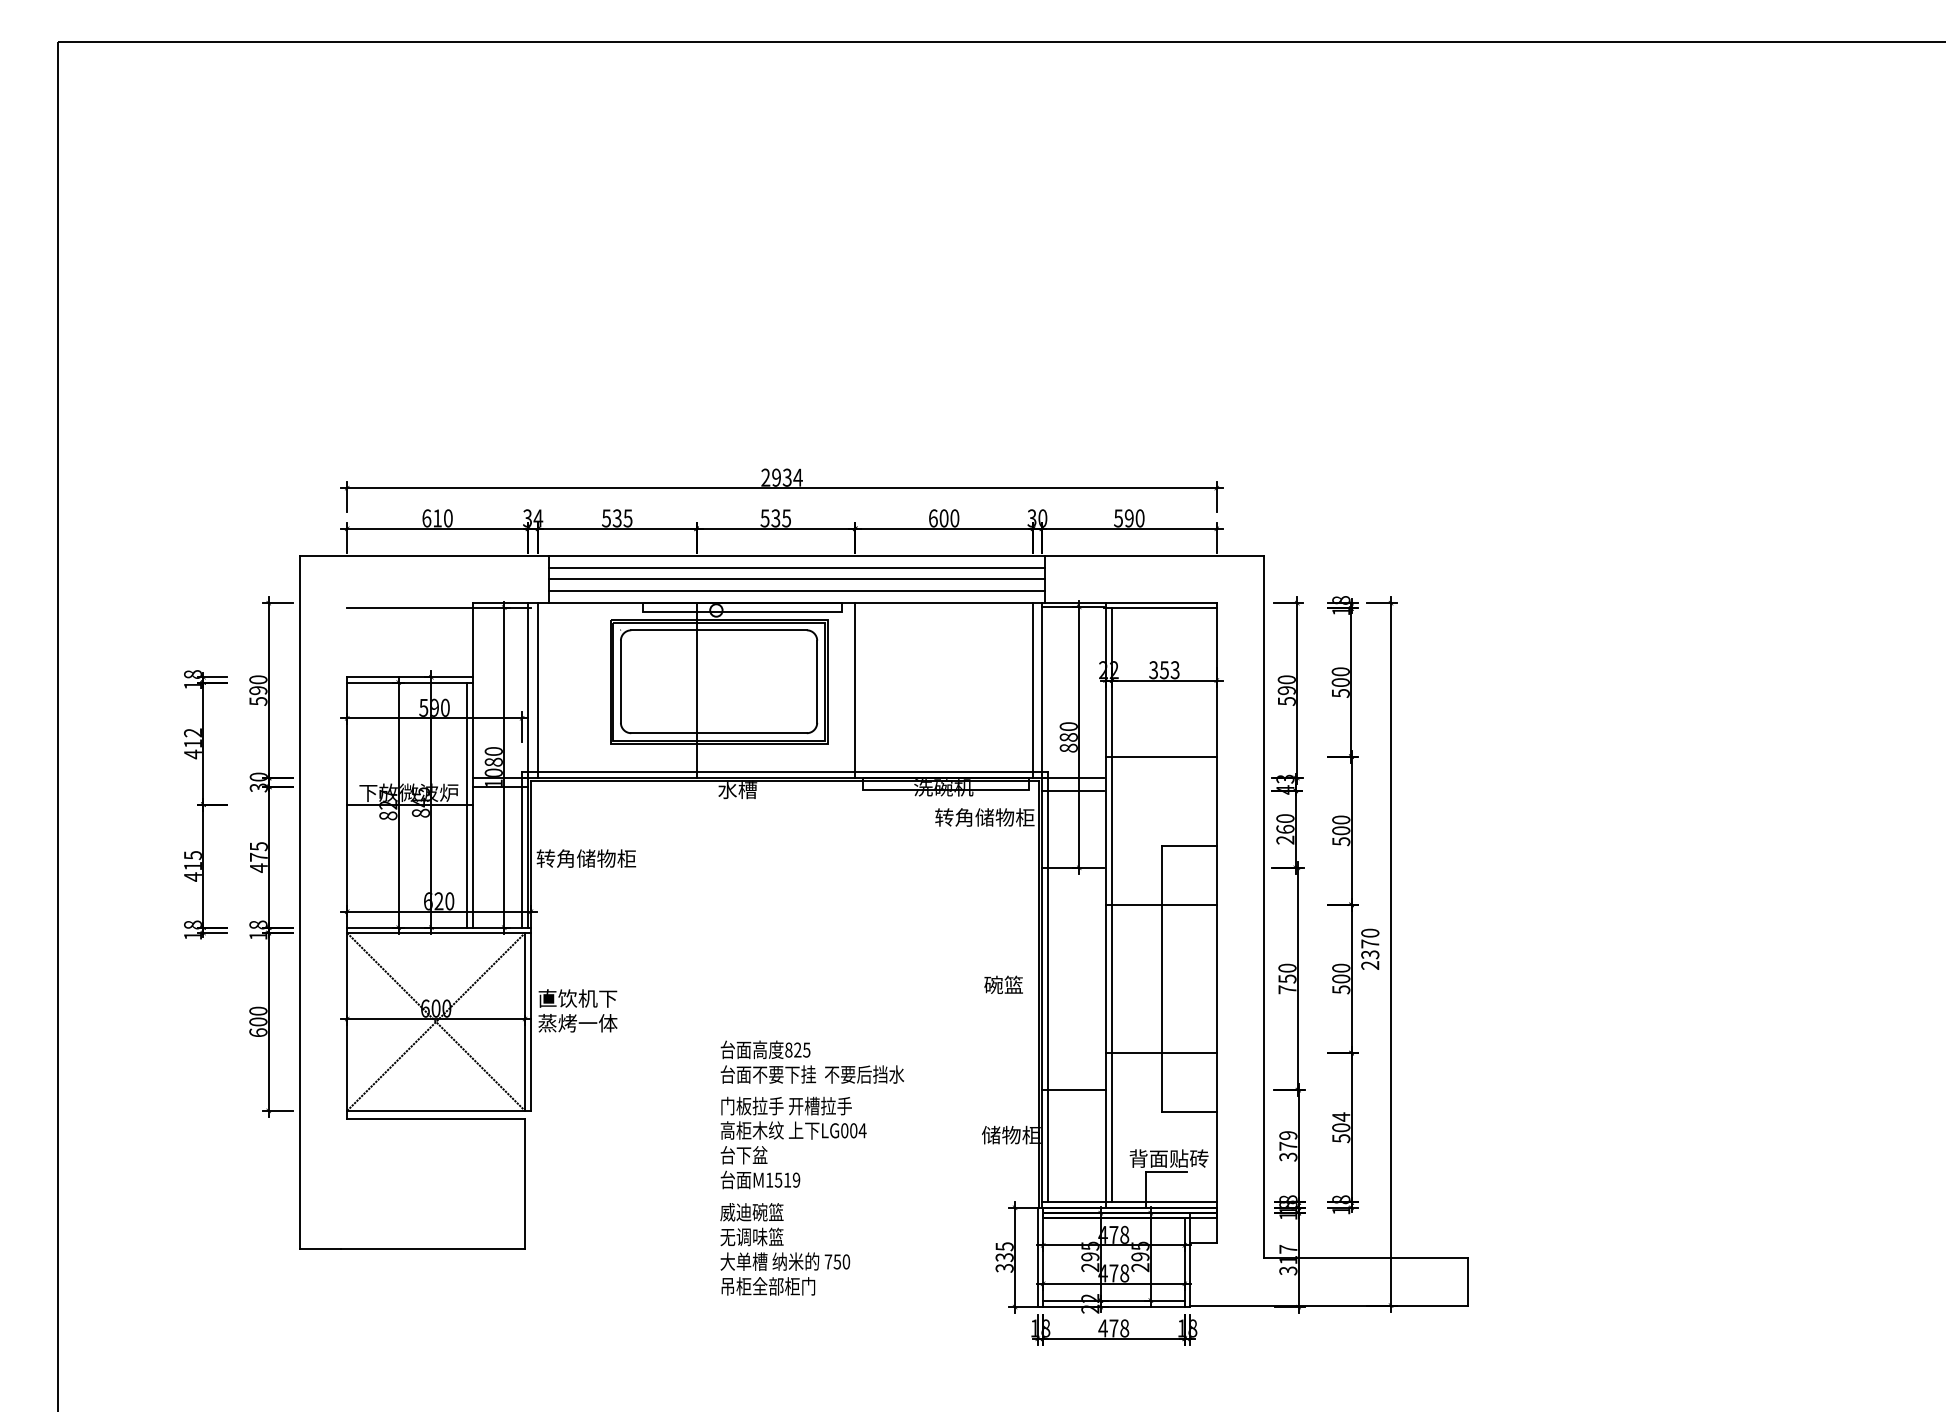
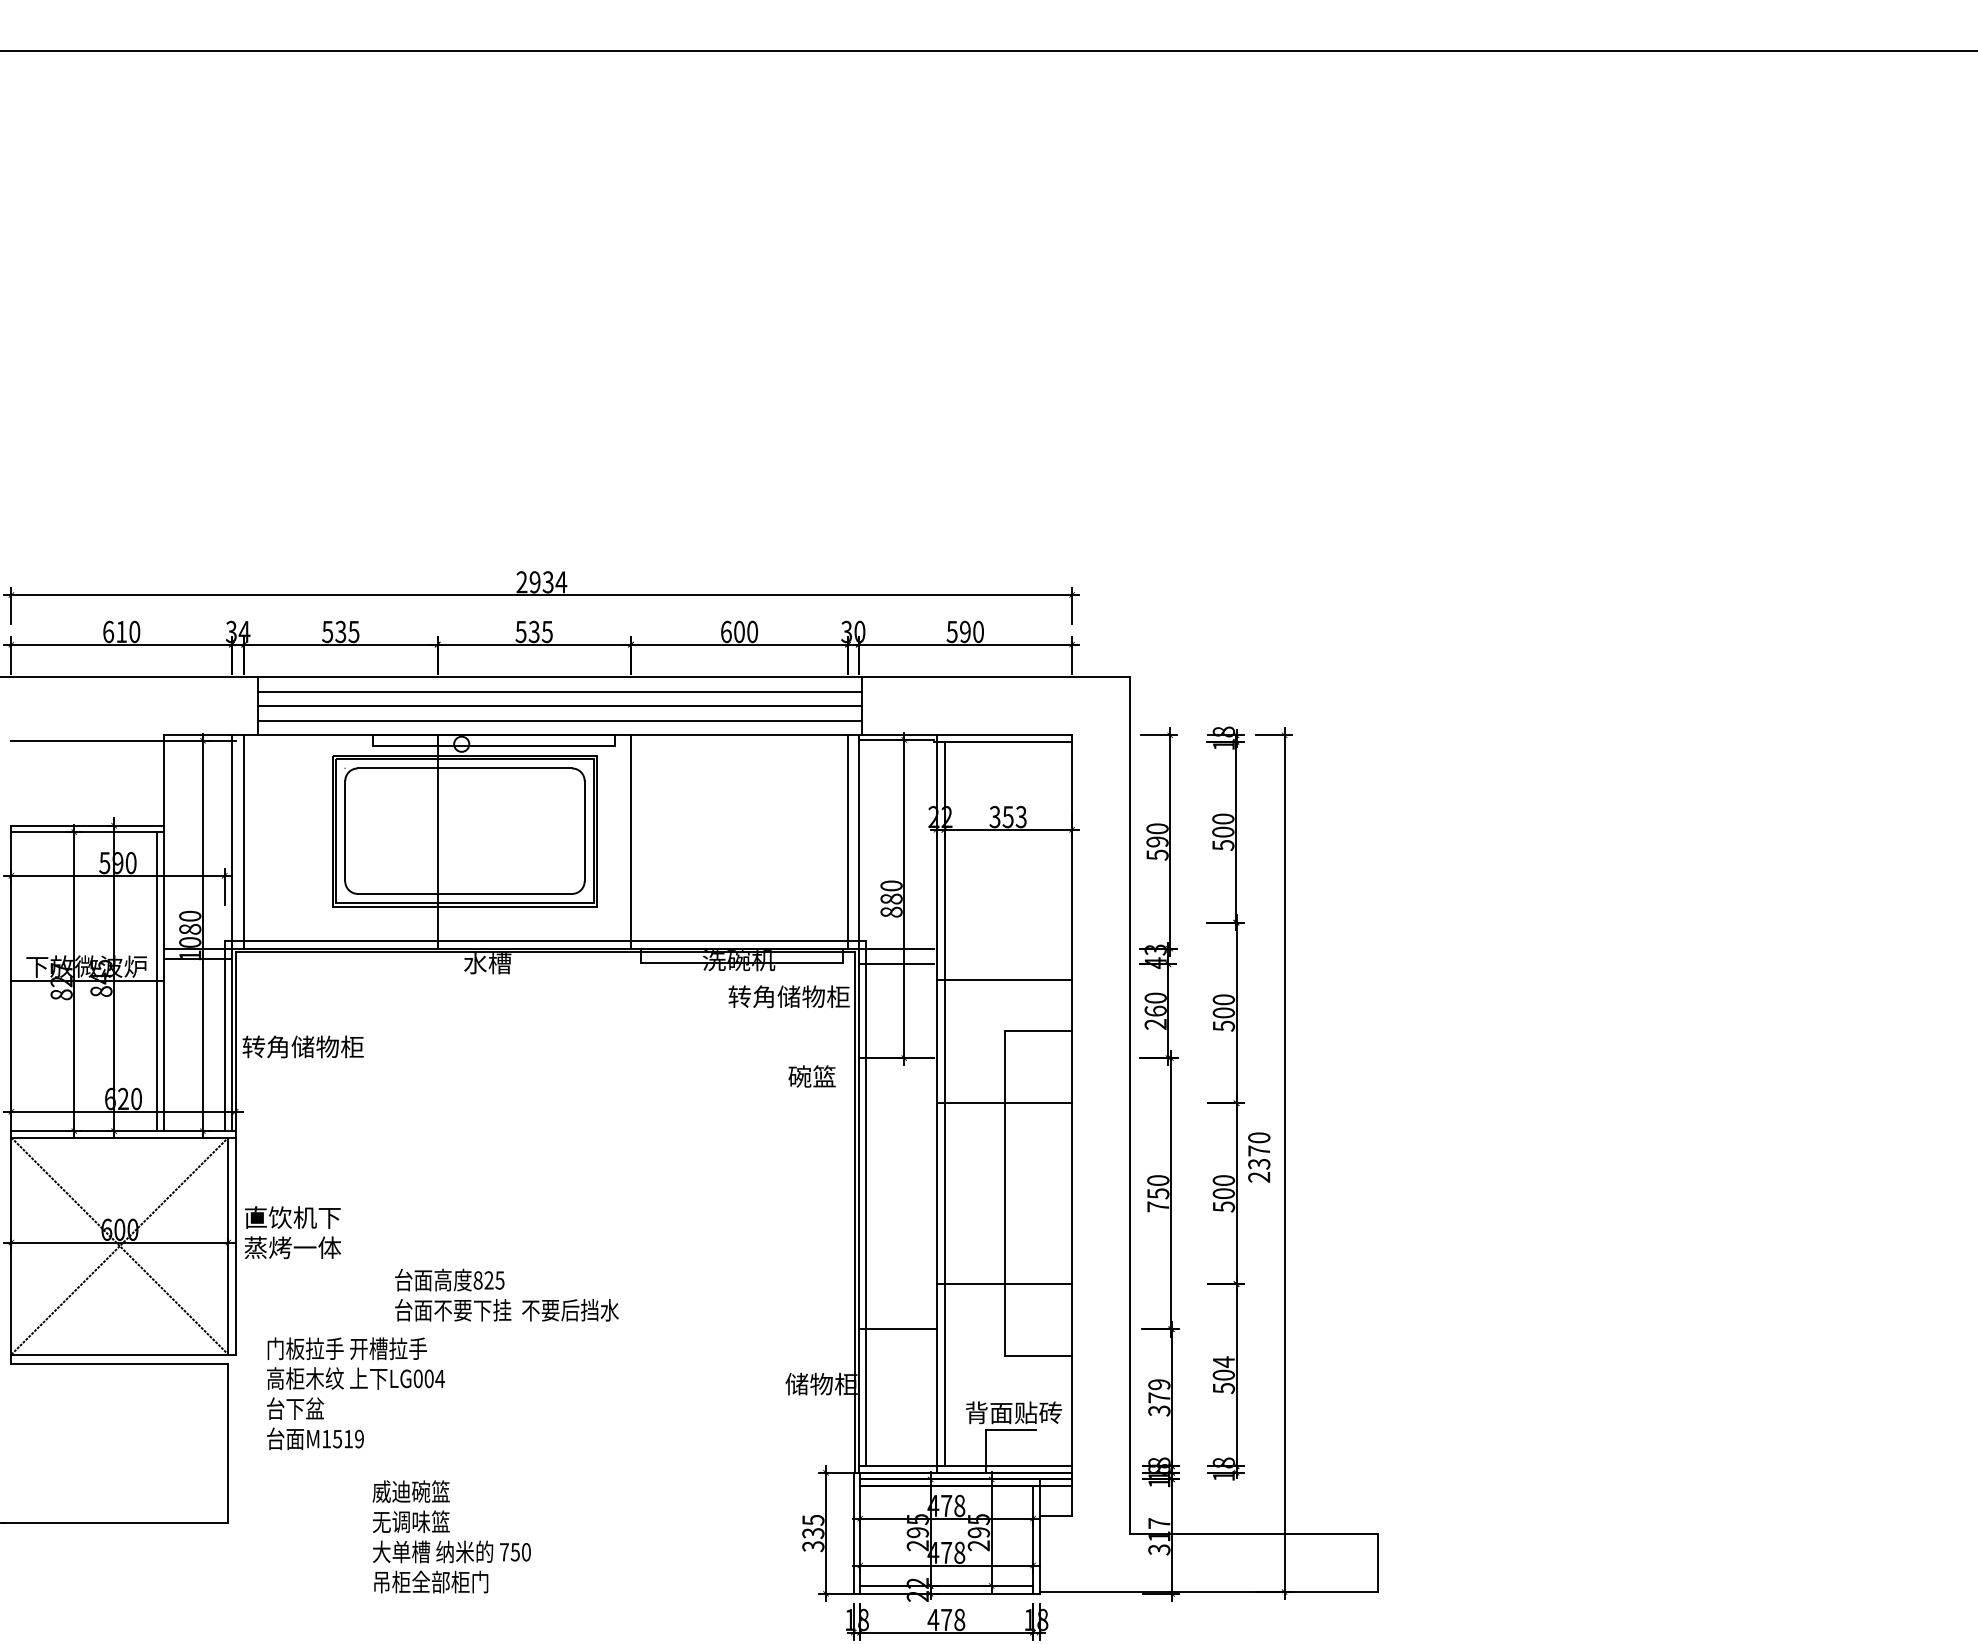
line: (1160, 756) -> (1003, 979), moved
text: (1003, 984) -> (811, 1076), moved
text: (811, 1061) -> (505, 1294), moved
text: (793, 1142) -> (355, 1393), moved
text: (785, 1249) -> (452, 1537), moved

